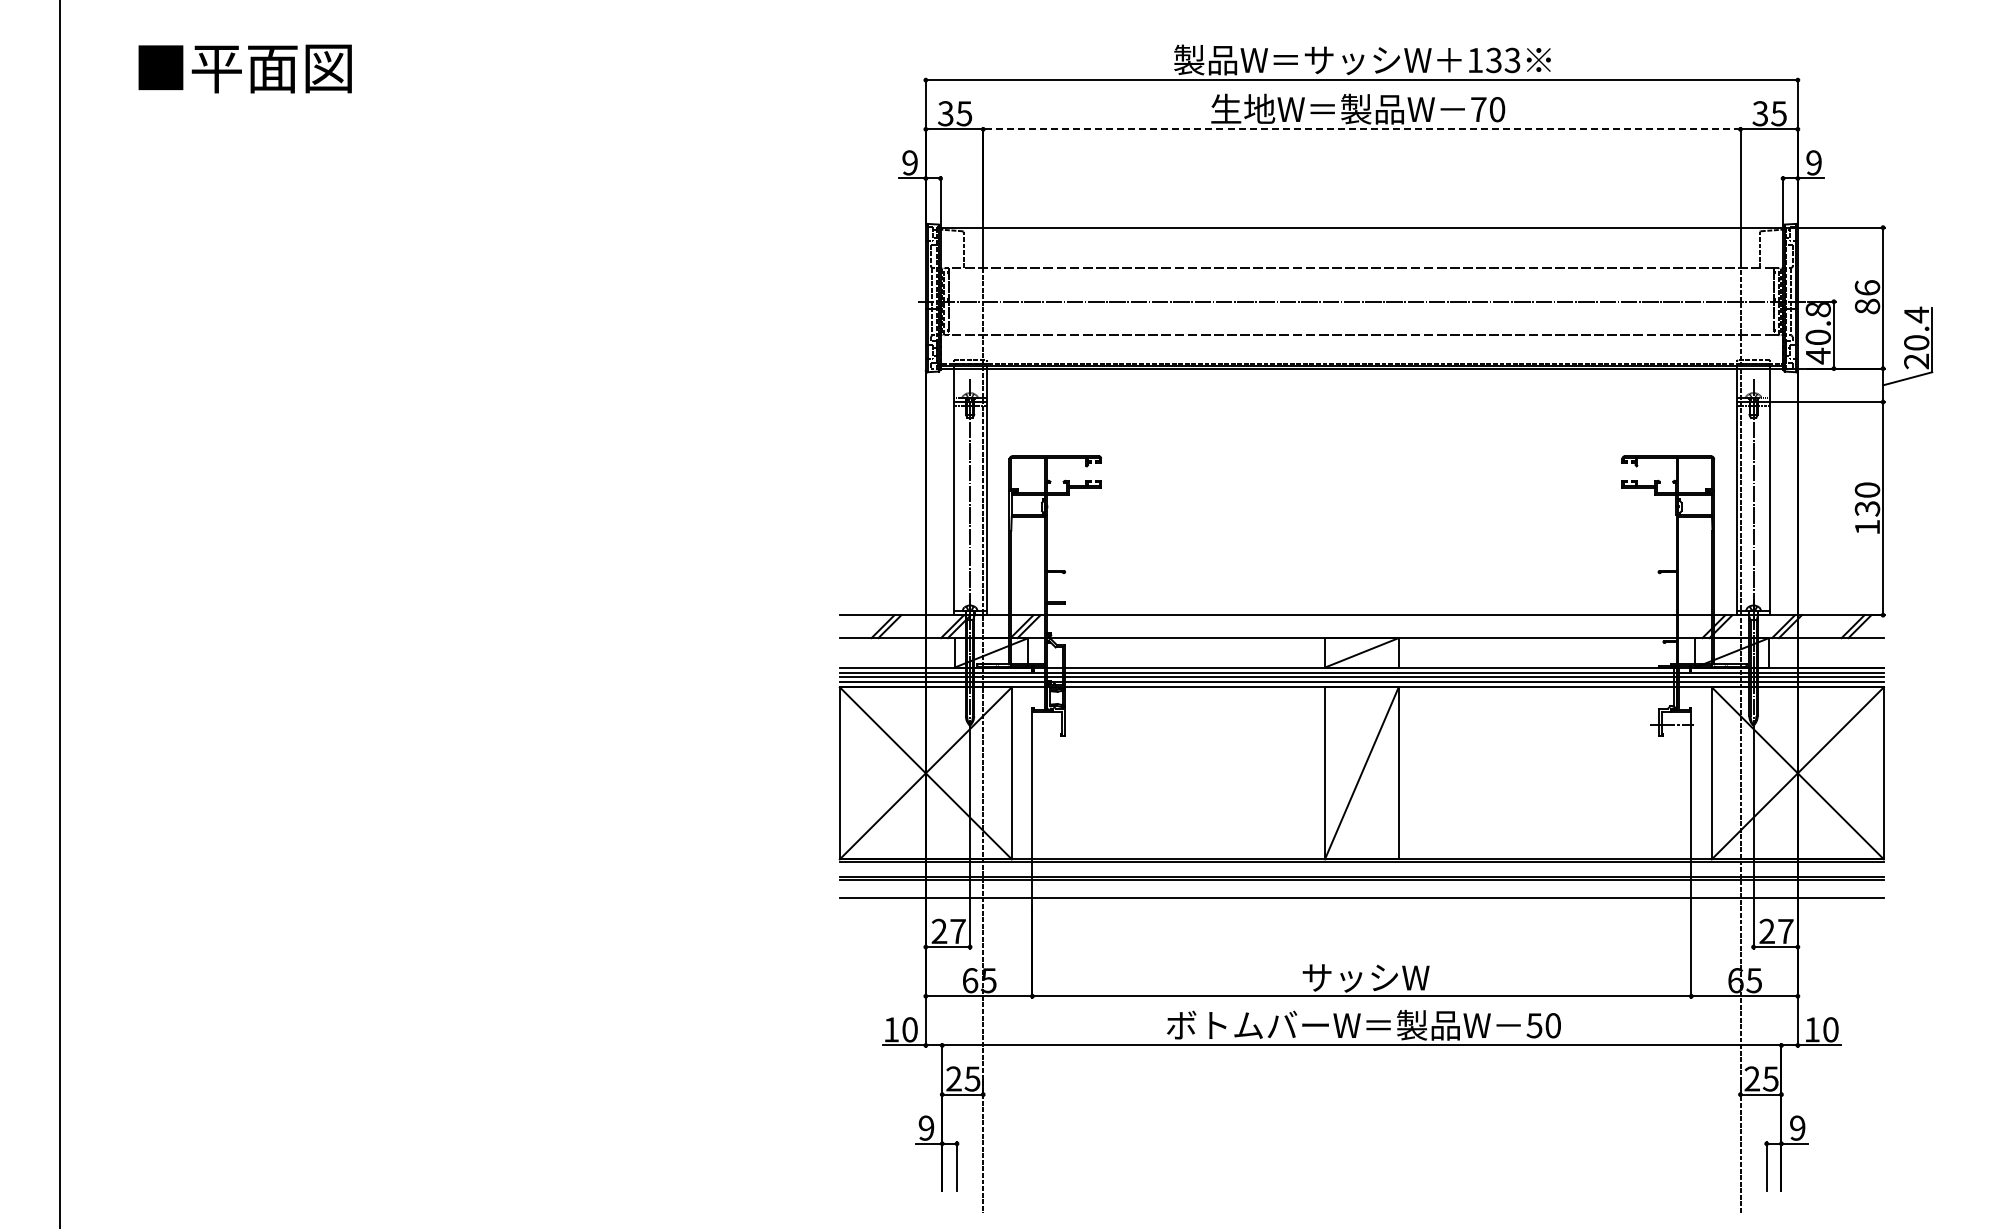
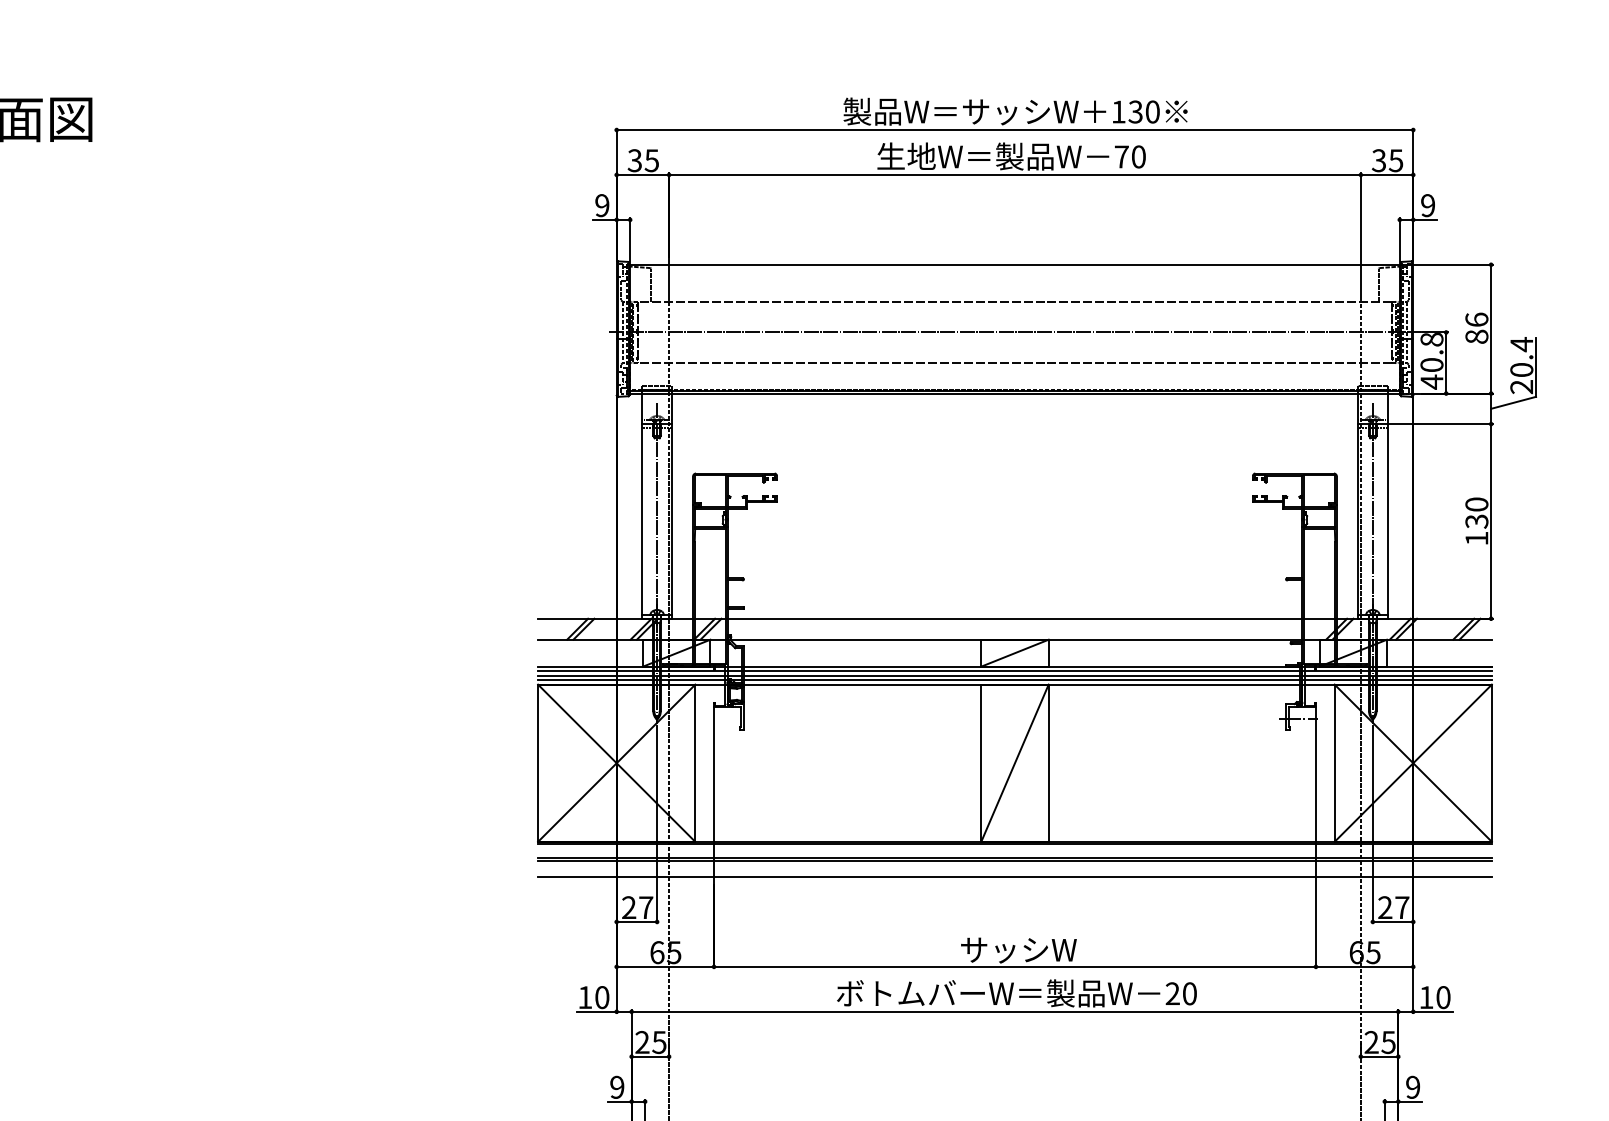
text: (1512, 60) -> (1152, 112), 133 -> 130
line: (1361, 129) -> (1014, 175), dashed -> solid
text: (1534, 1025) -> (1172, 993), 50 -> 20

